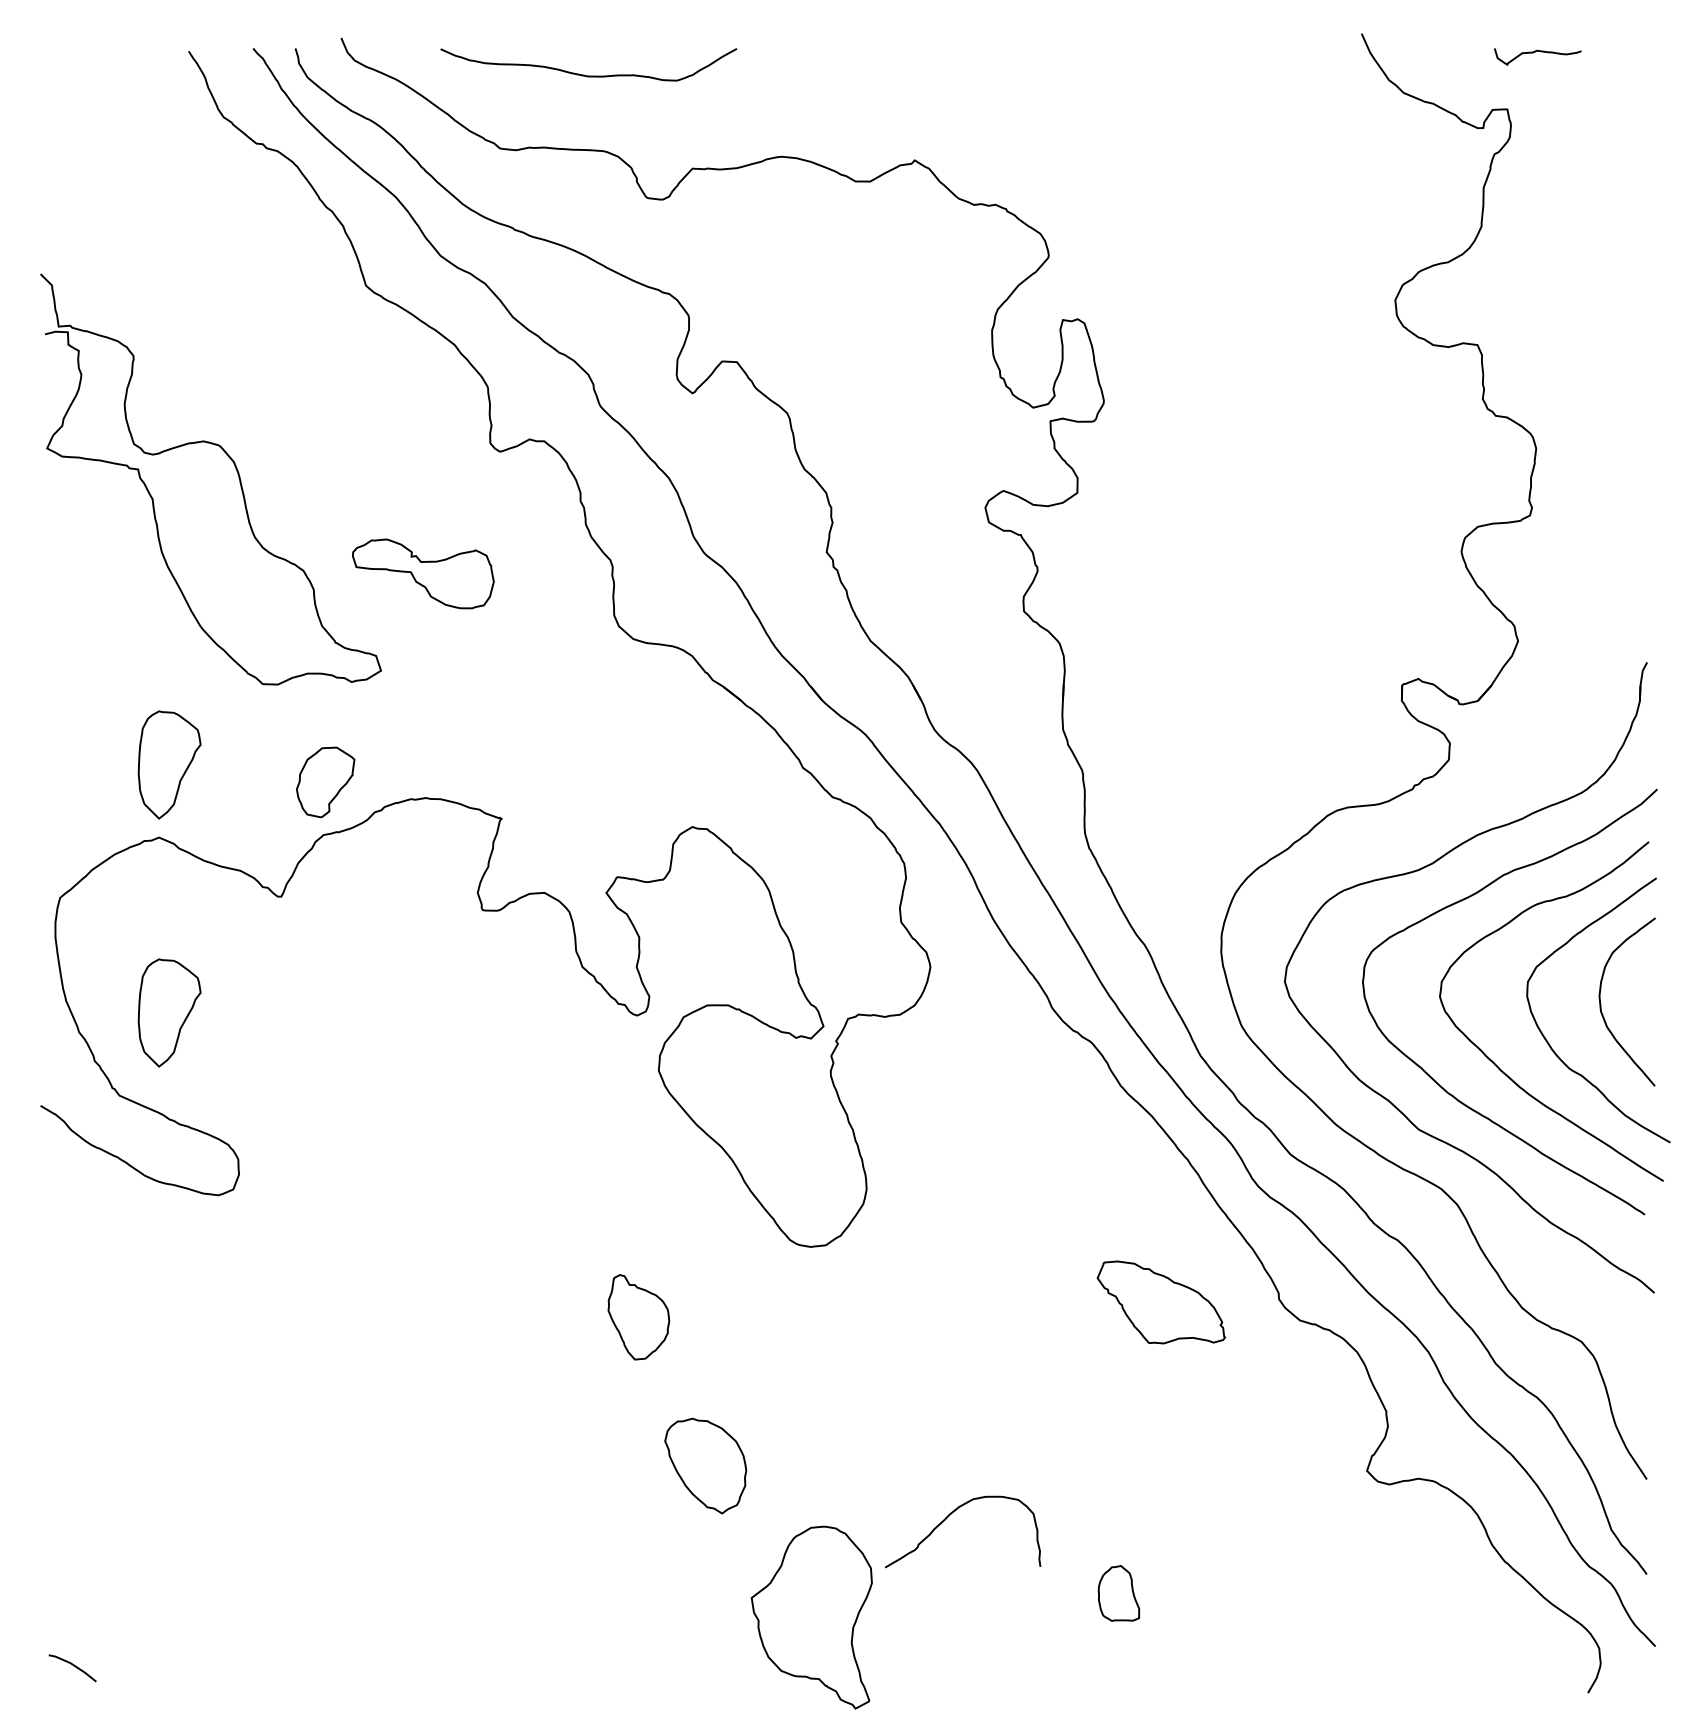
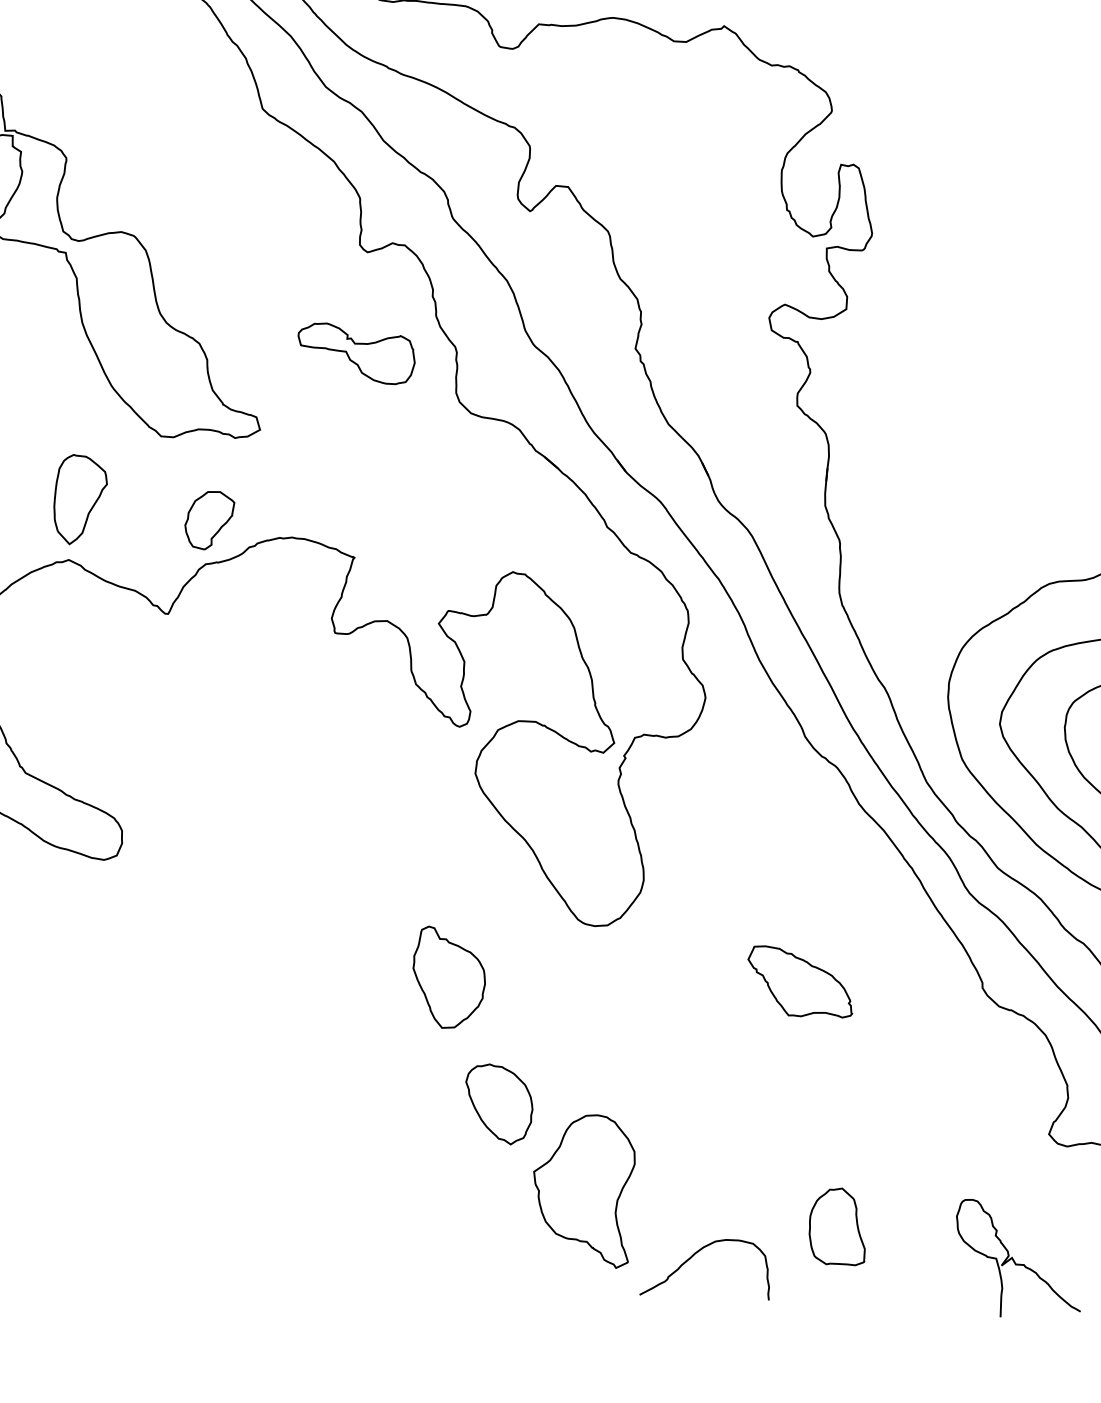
part: (423, 573) -> (356, 353), moved
part: (169, 1012) -> (70, 705), removed
part: (1161, 1302) -> (800, 982), moved
part: (638, 1317) -> (448, 978), size x1.43
curve: (949, 1516) -> (695, 1254), moved
part: (1118, 1593) -> (837, 1226), size x1.67
part: (811, 1617) -> (583, 1190), moved
curve: (1333, 1625) -> (1015, 1261), added

